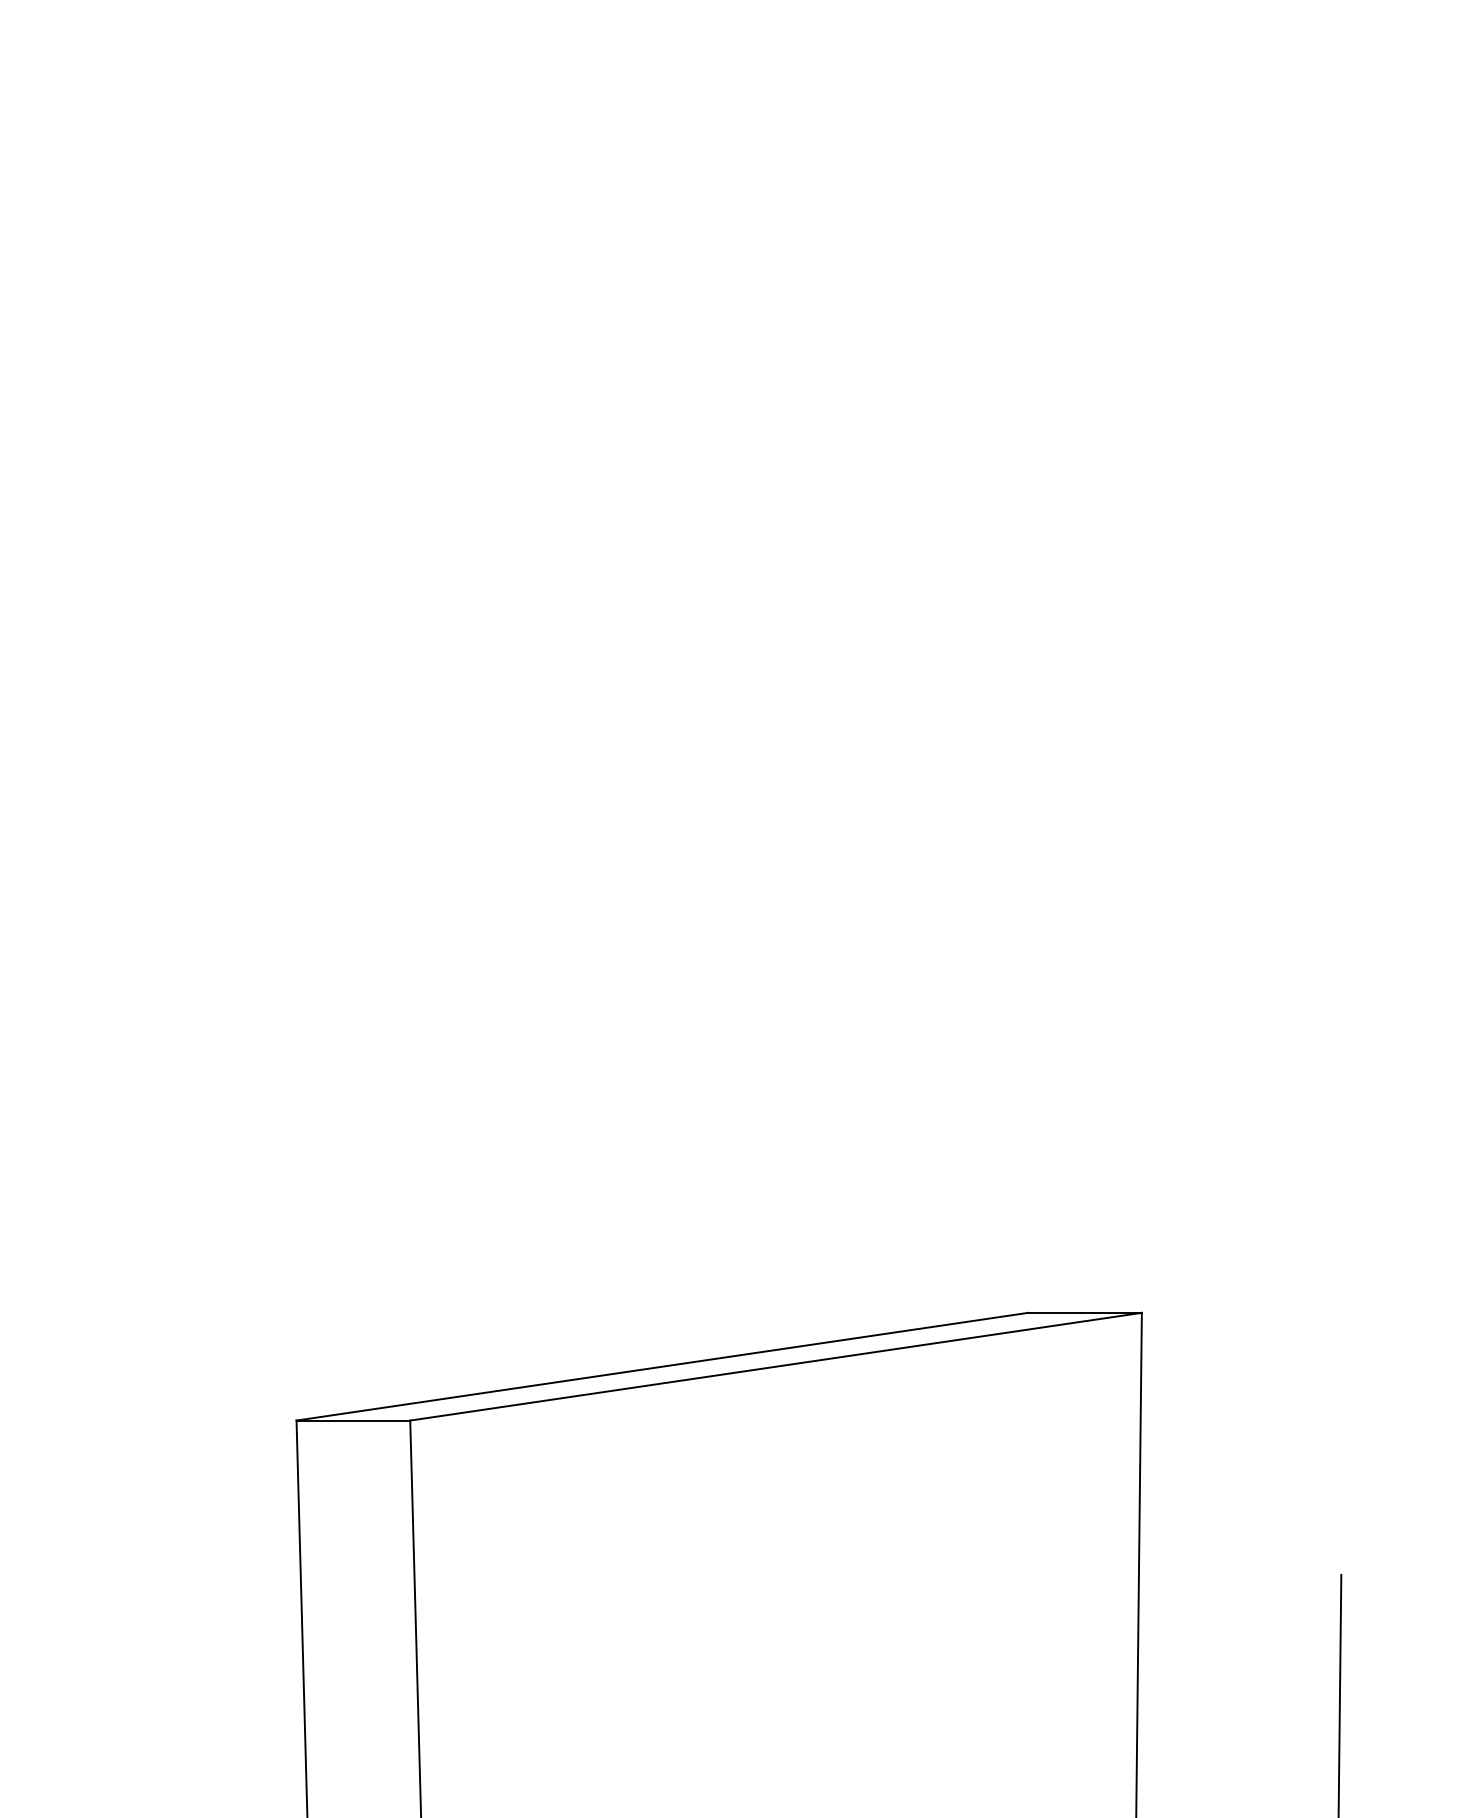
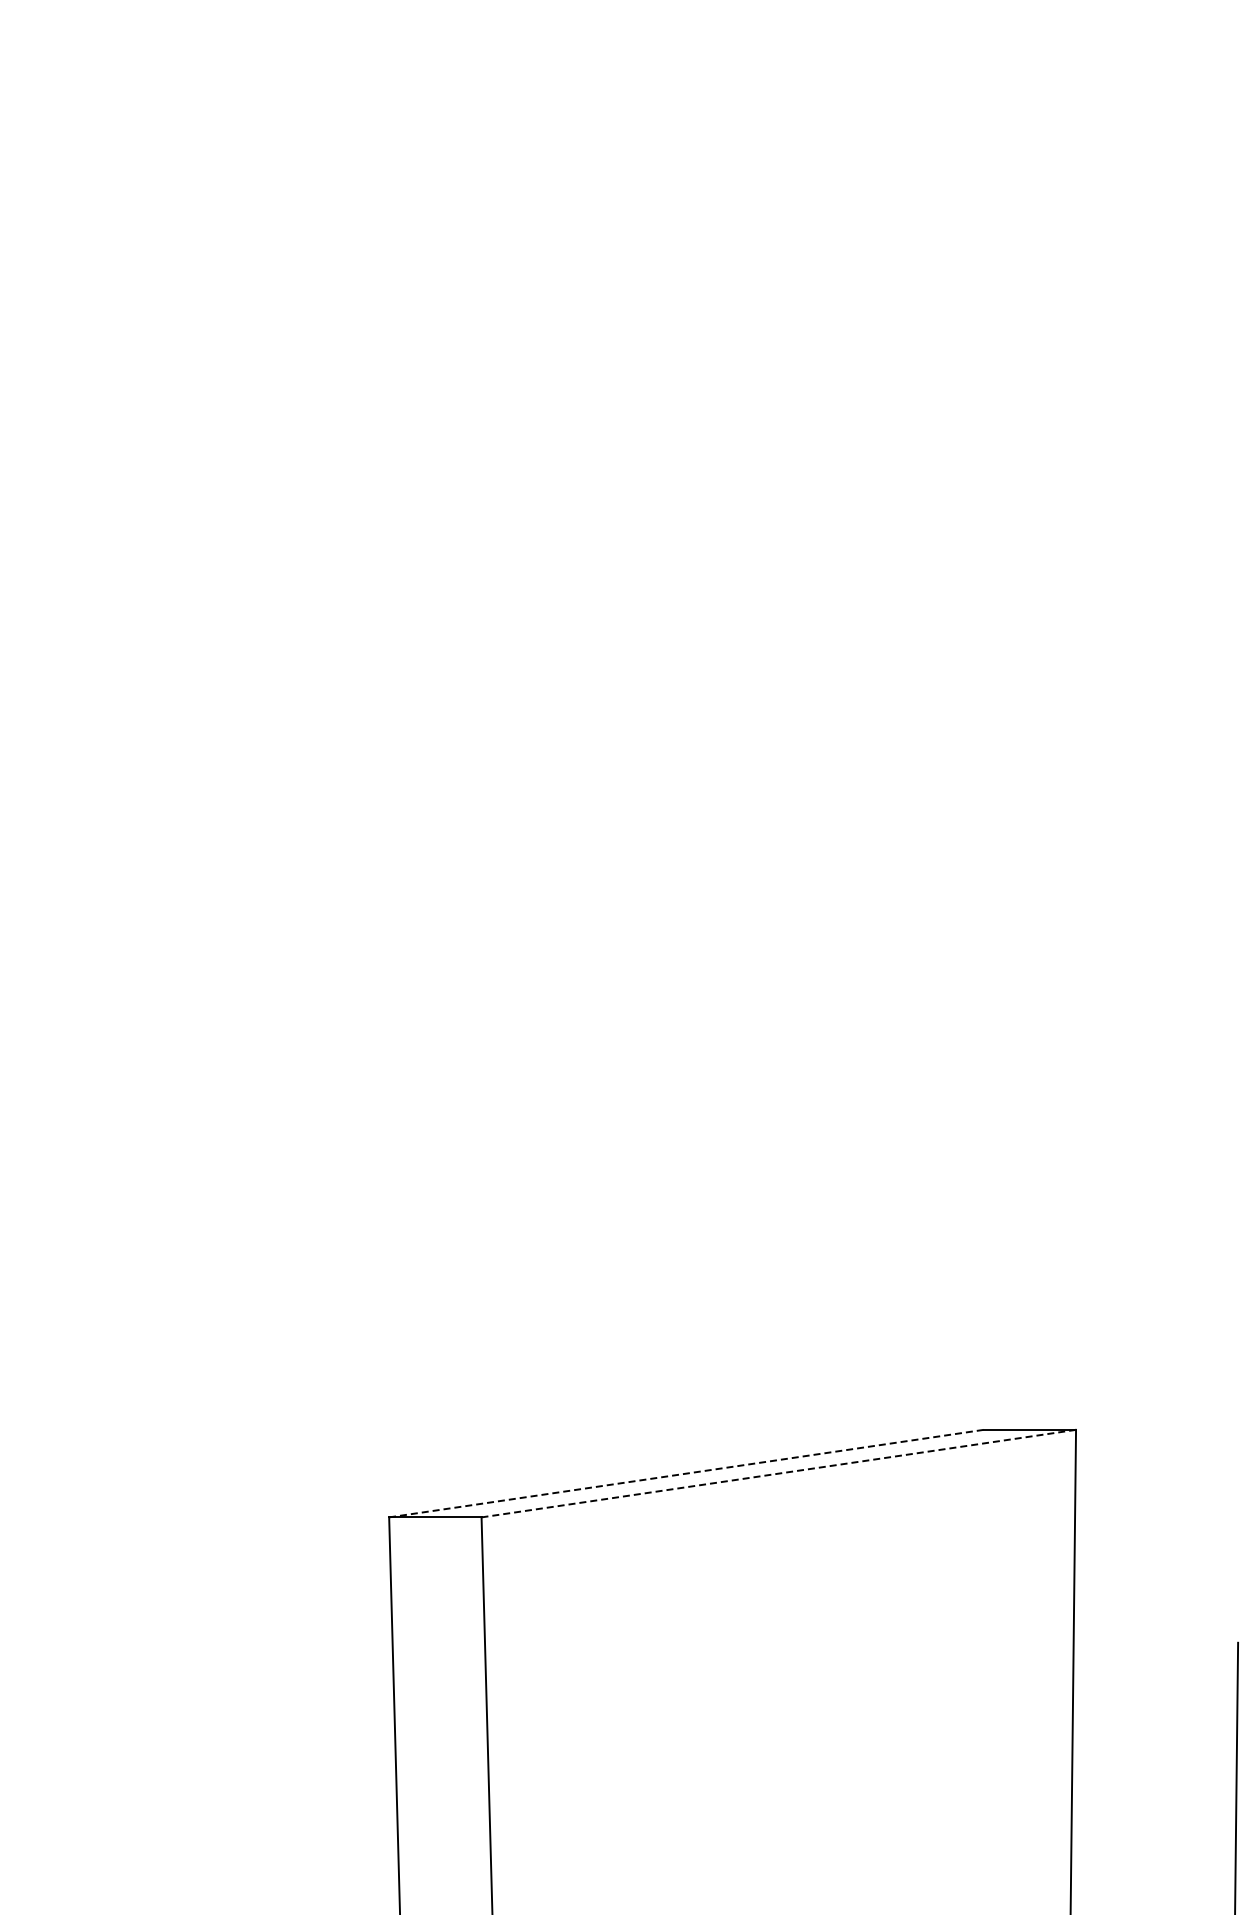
line: (661, 1366) -> (685, 1473), solid -> dashed
line: (775, 1366) -> (778, 1473), solid -> dashed

